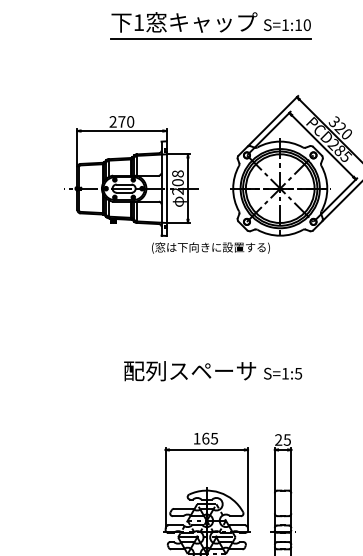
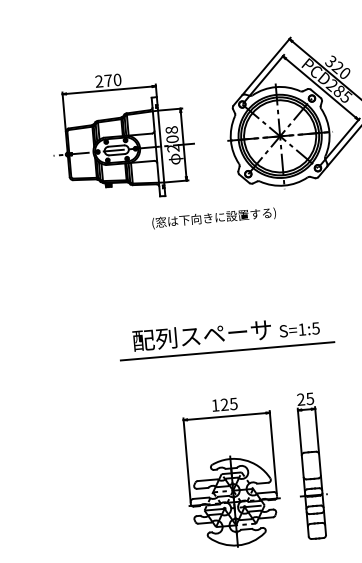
text: (210, 247) -> (213, 217), moved
line: (212, 388) -> (227, 351), added
text: (205, 438) -> (224, 404), 165 -> 125

